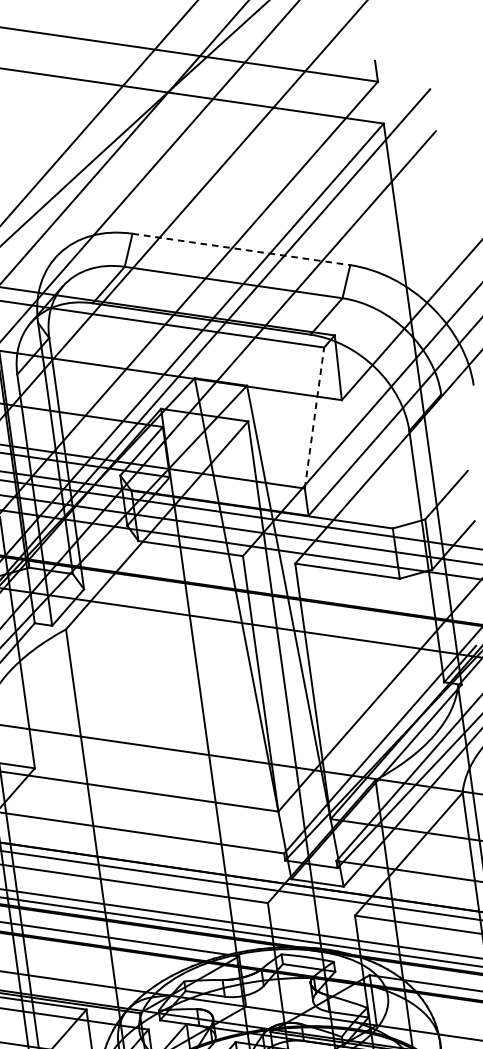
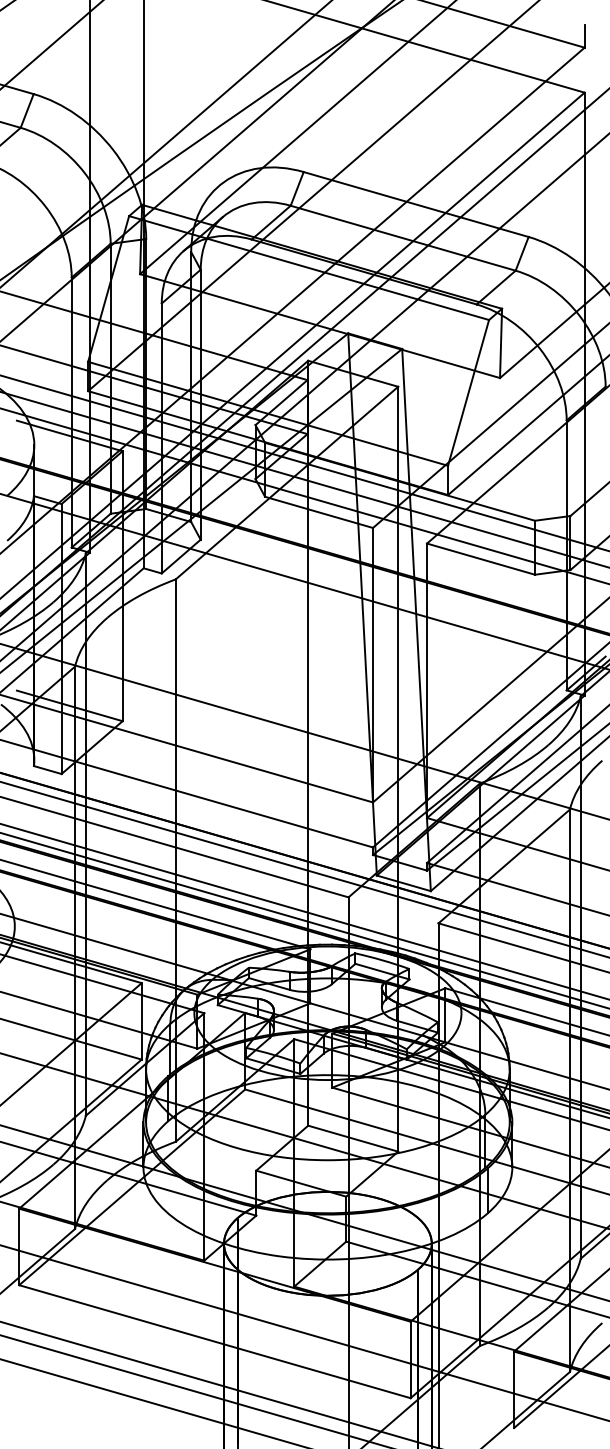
line: (241, 249) -> (416, 204), dashed -> solid
line: (314, 417) -> (468, 392), dashed -> solid

